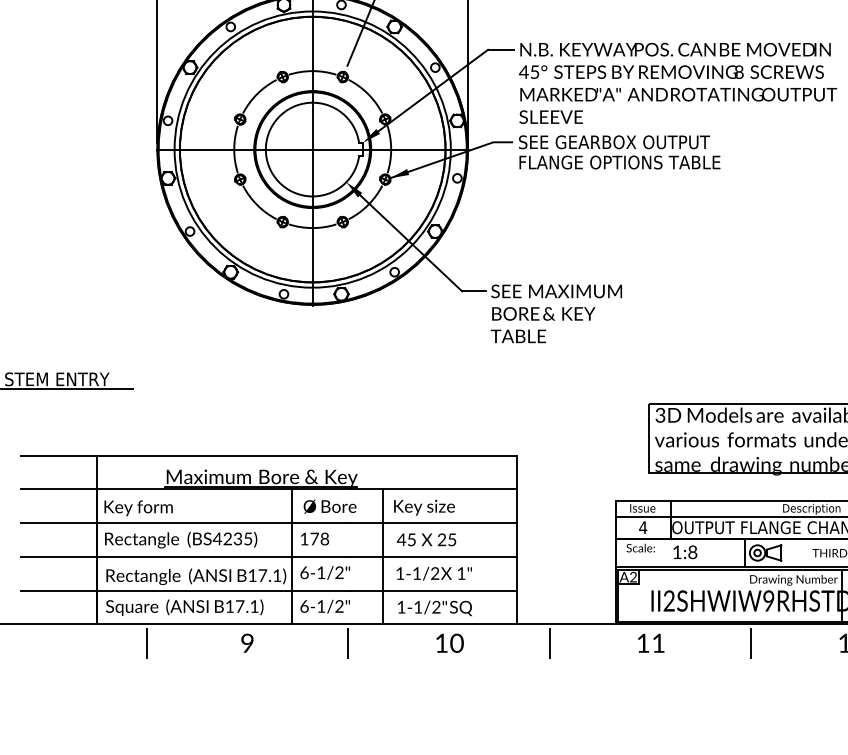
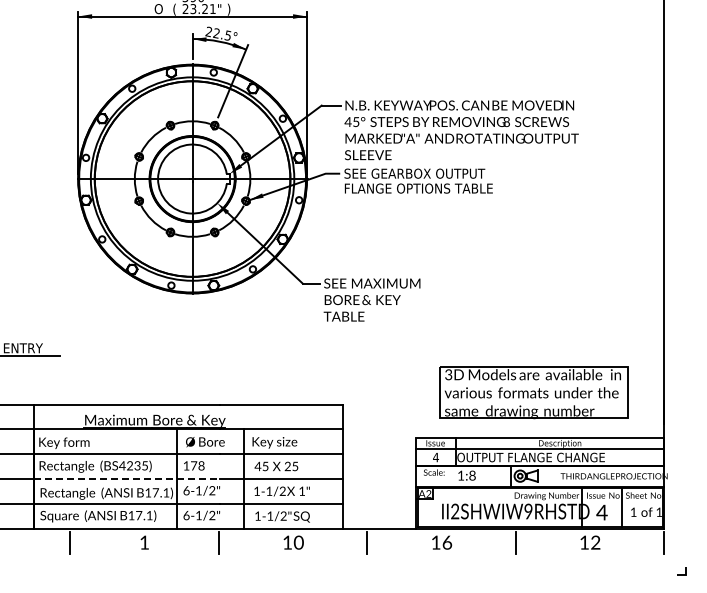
line: (224, 557) -> (127, 479), solid -> dashed
text: (247, 643) -> (144, 542), 9 -> 1
text: (658, 643) -> (447, 542), 11 -> 16

